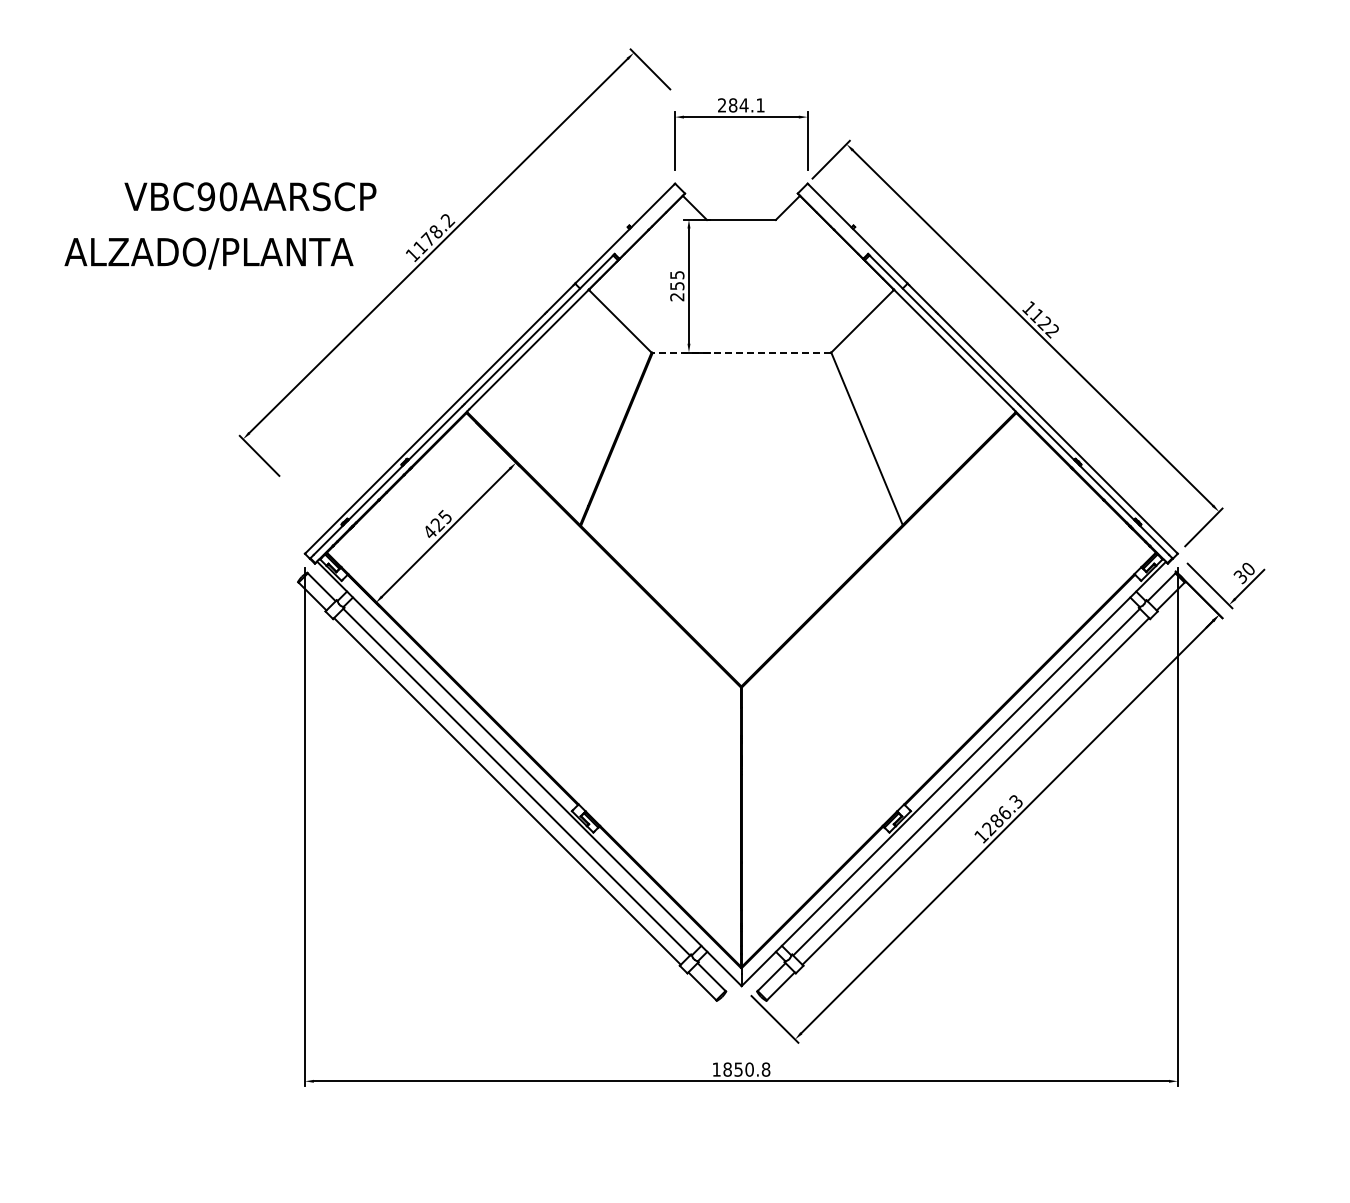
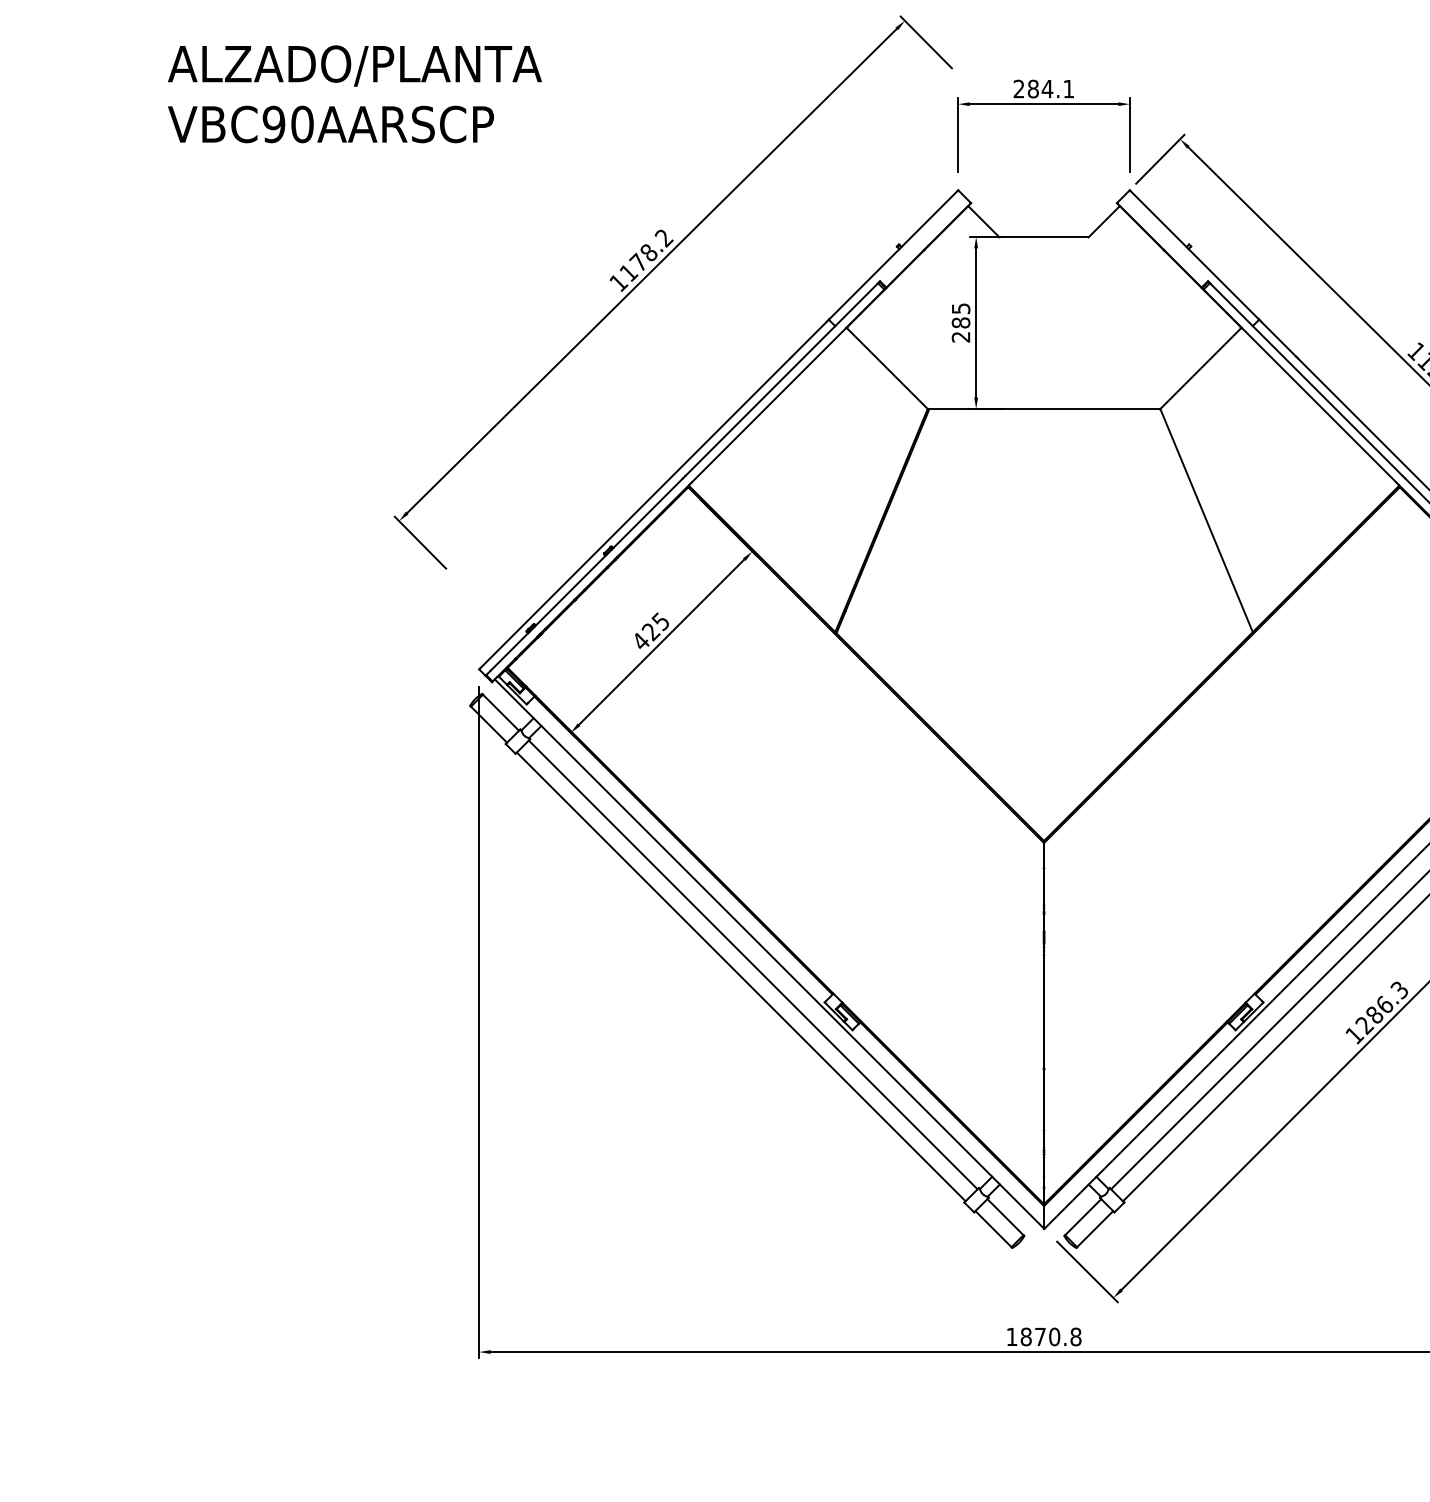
text: (250, 196) -> (331, 124), moved
text: (208, 253) -> (354, 65), moved
text: (677, 285) -> (961, 322), 255 -> 285
line: (740, 352) -> (1042, 408), dashed -> solid
text: (738, 1069) -> (1040, 1336), 1850.8 -> 1870.8

